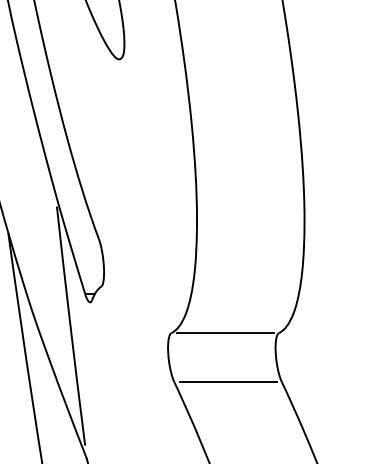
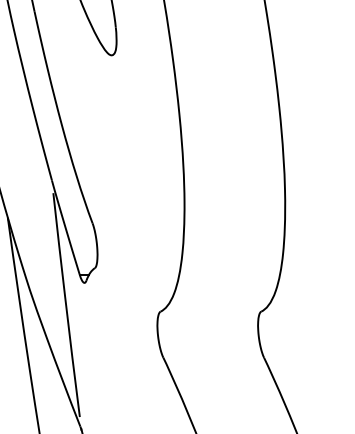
line: (224, 333) -> (210, 312), removed
line: (227, 382) -> (213, 357), removed

